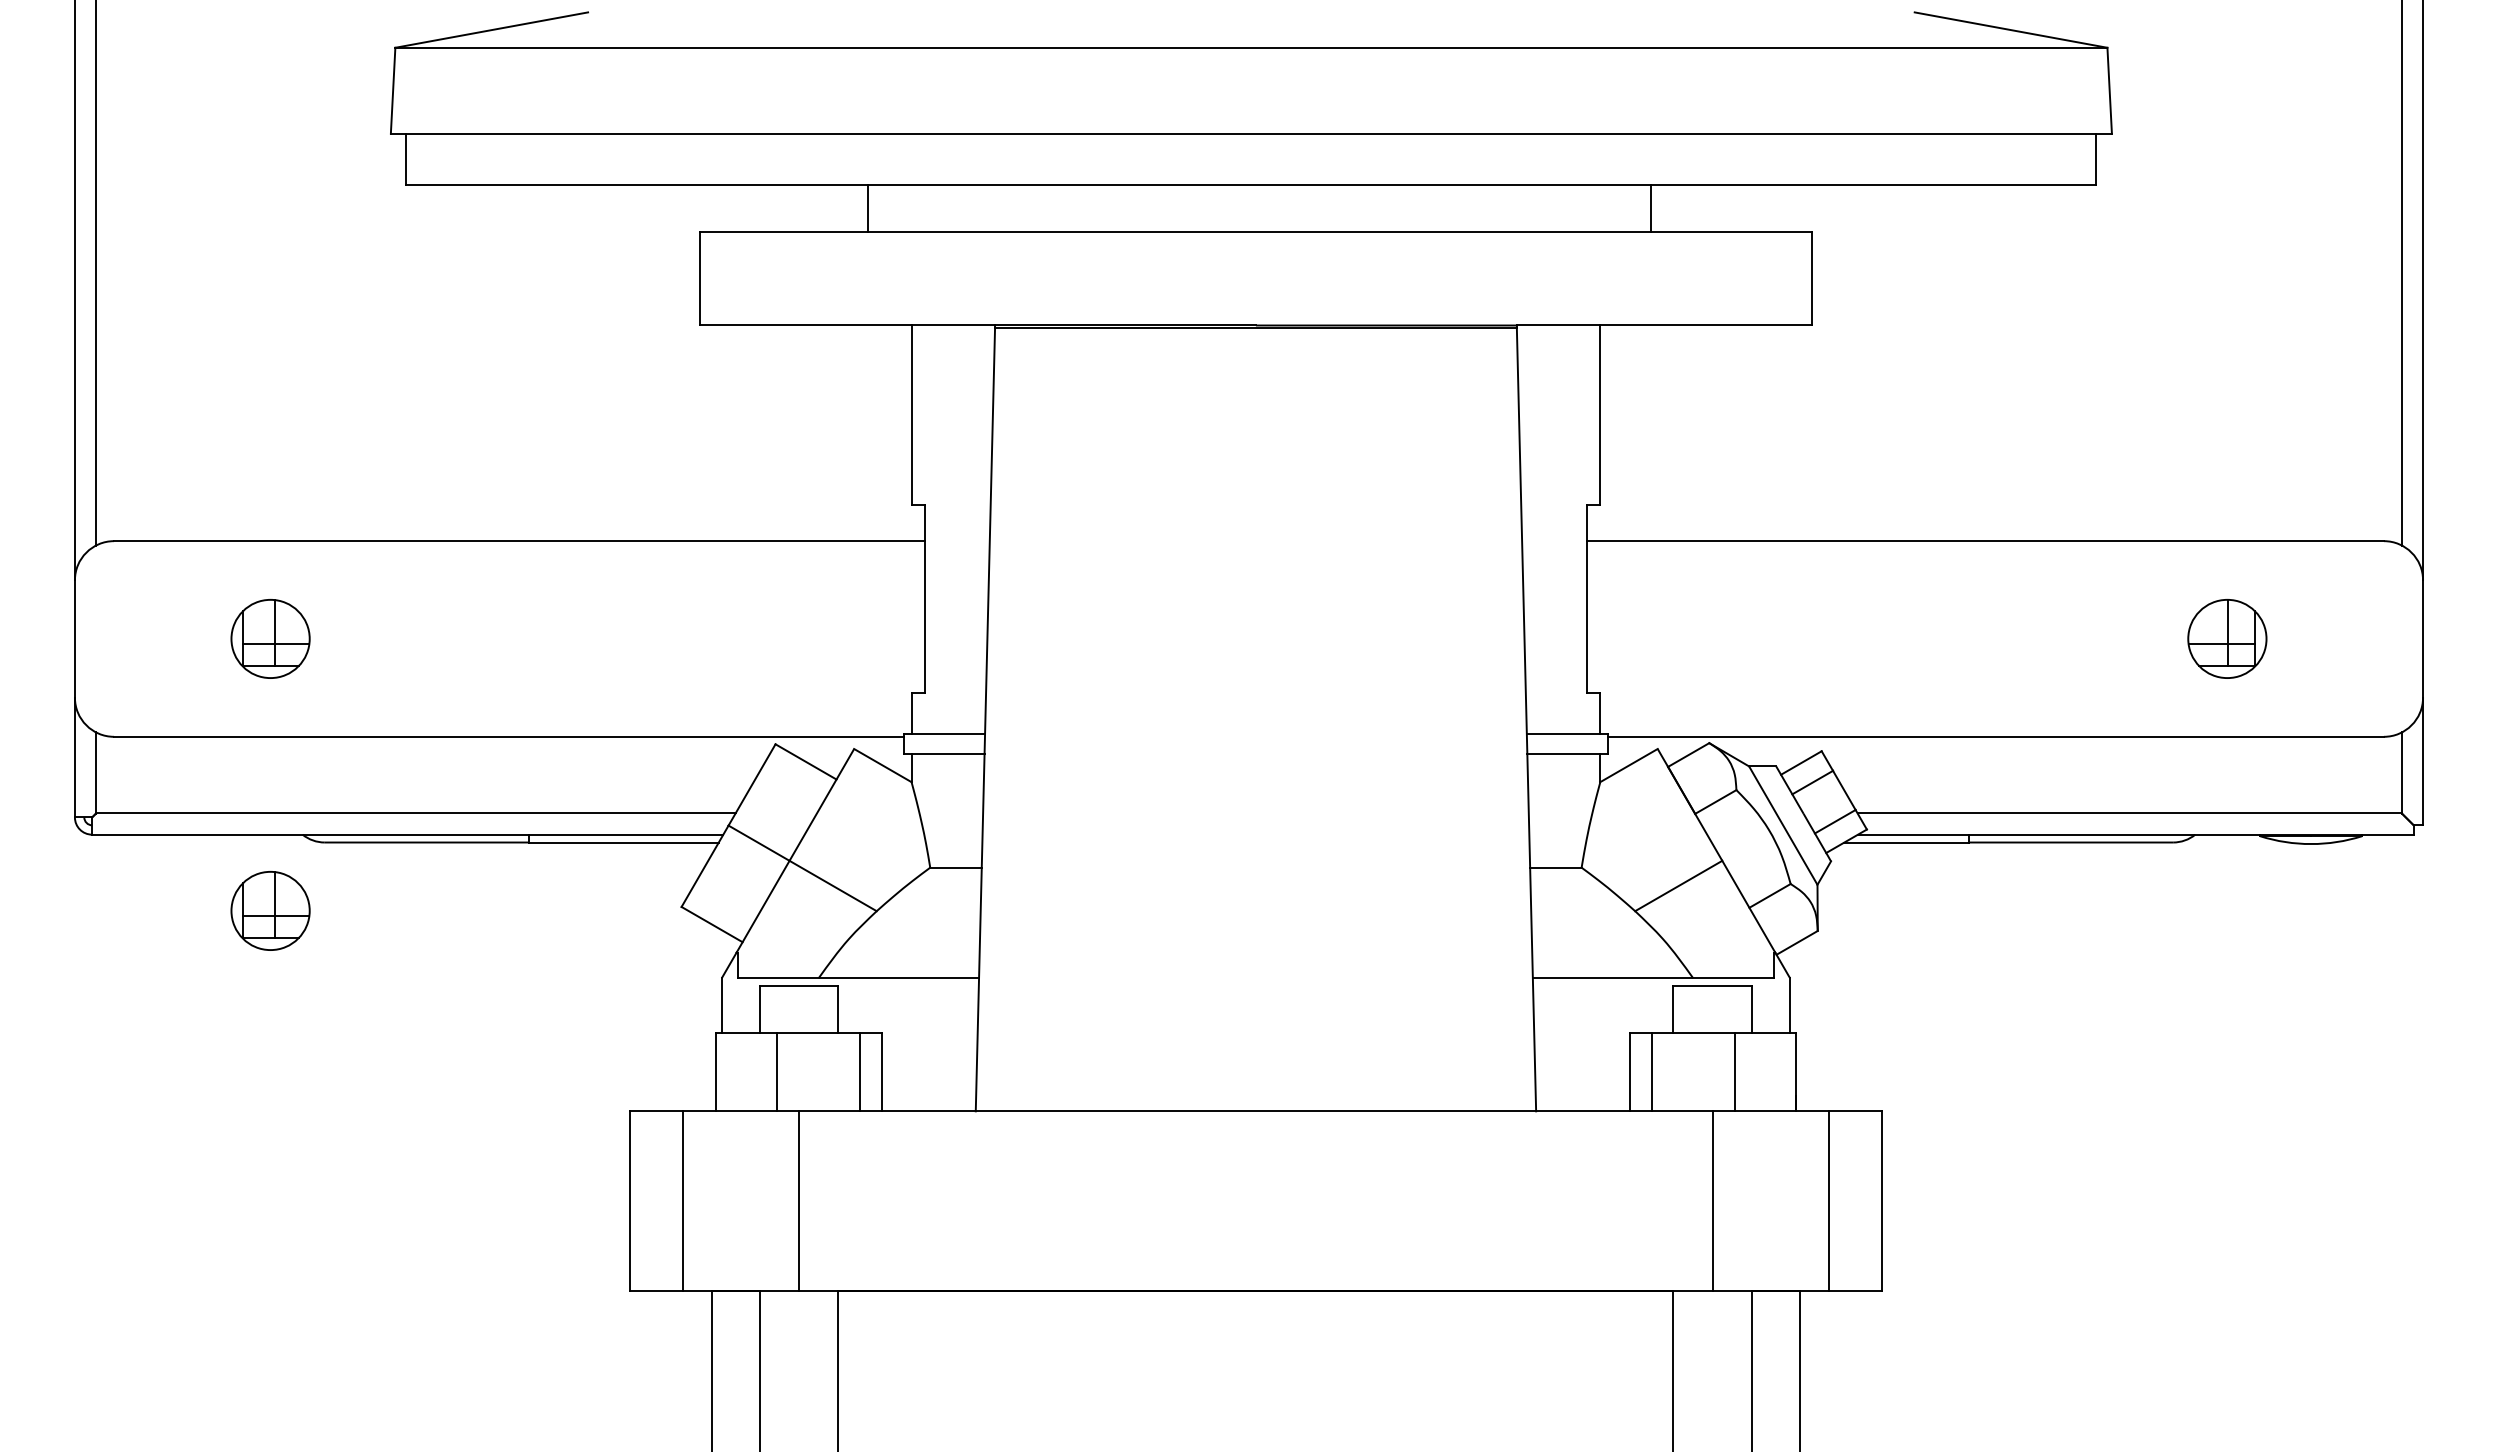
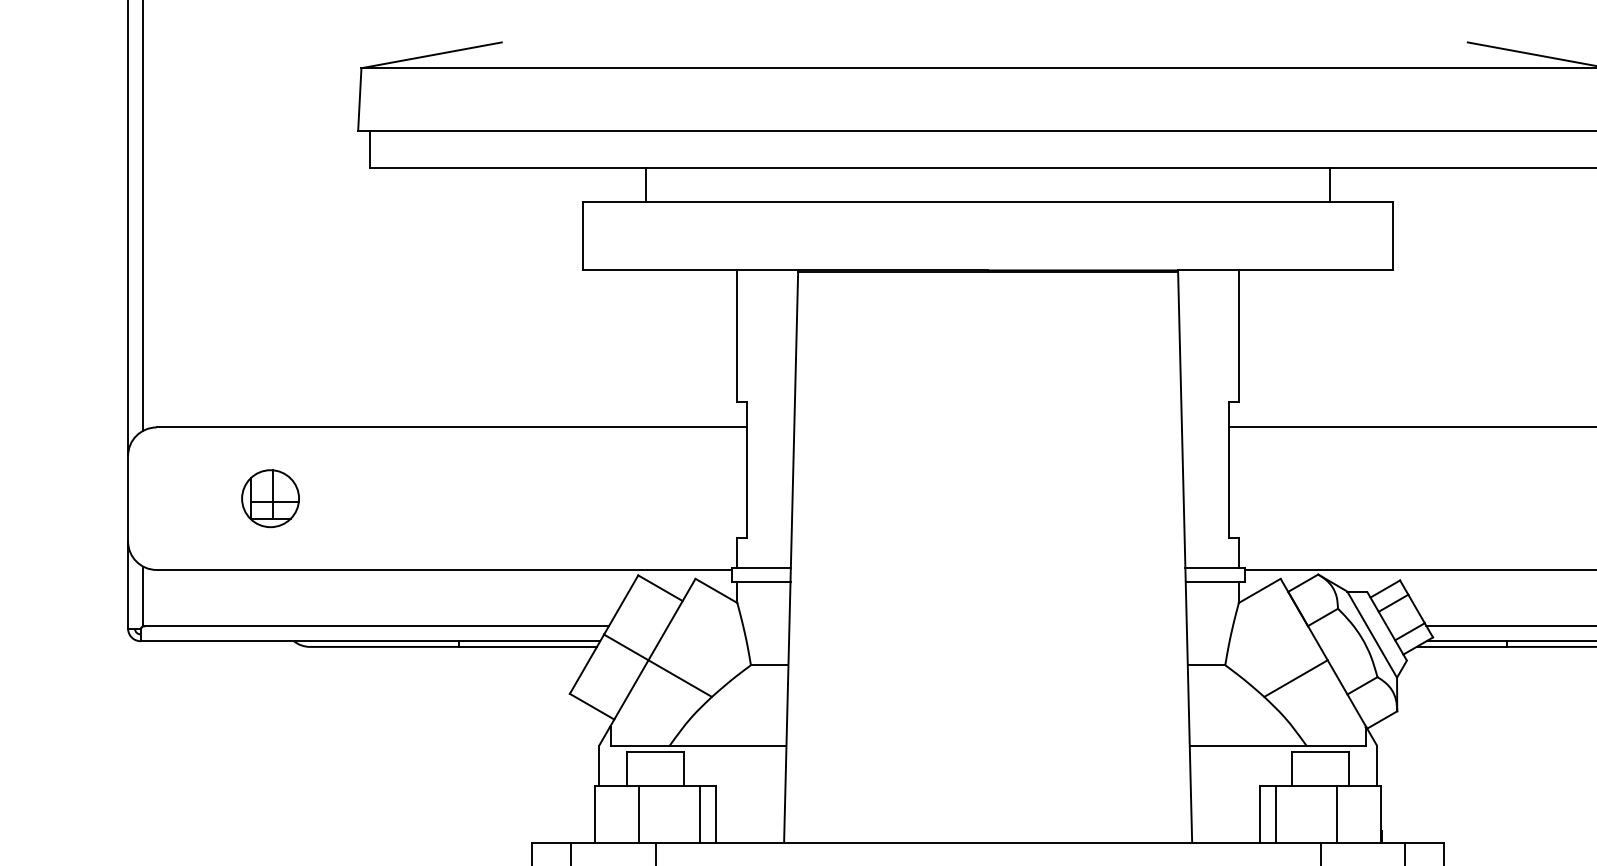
line: (868, 207) -> (646, 184), moved
line: (1650, 207) -> (1330, 184), moved
part: (270, 910) -> (270, 696), removed

